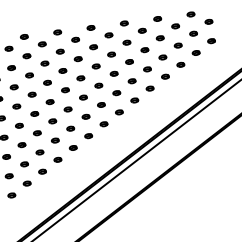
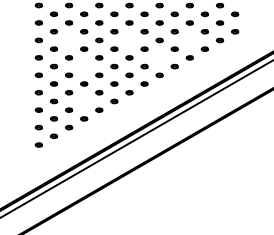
part: (162, 57) -> (189, 40), removed
part: (96, 66) -> (129, 40), removed
part: (30, 75) -> (69, 40), removed
part: (131, 80) -> (159, 57), removed
part: (50, 101) -> (84, 66), removed
part: (55, 140) -> (84, 101), removed

